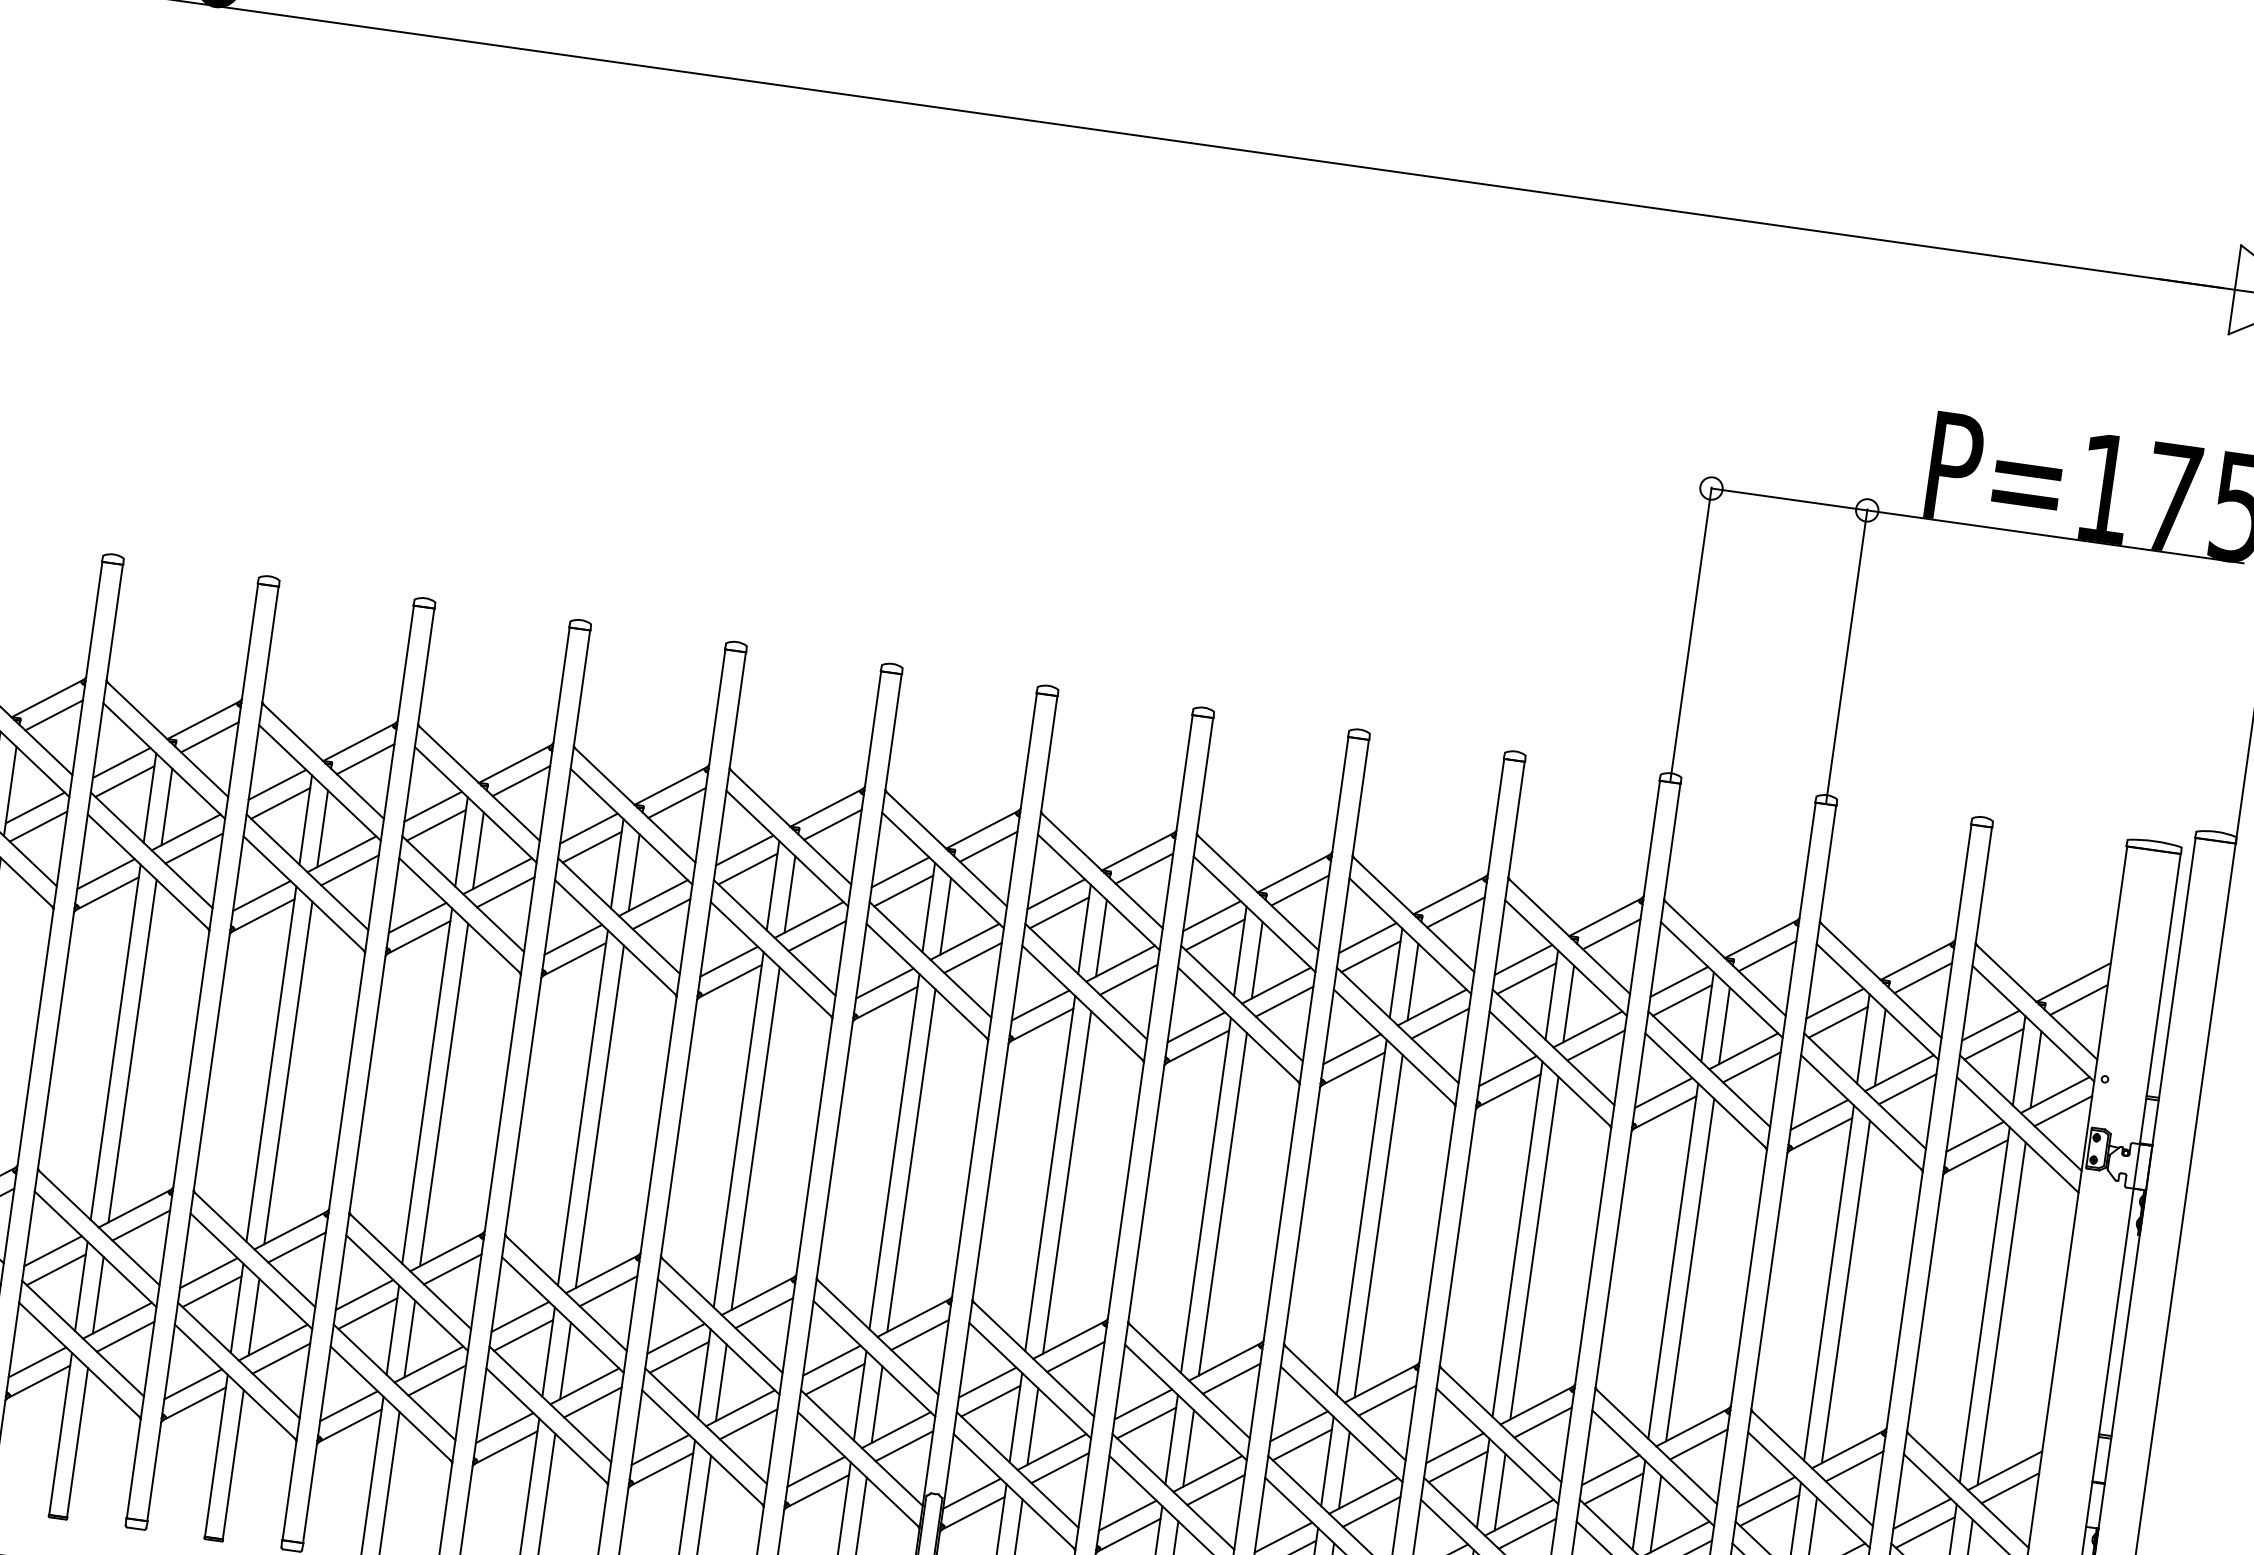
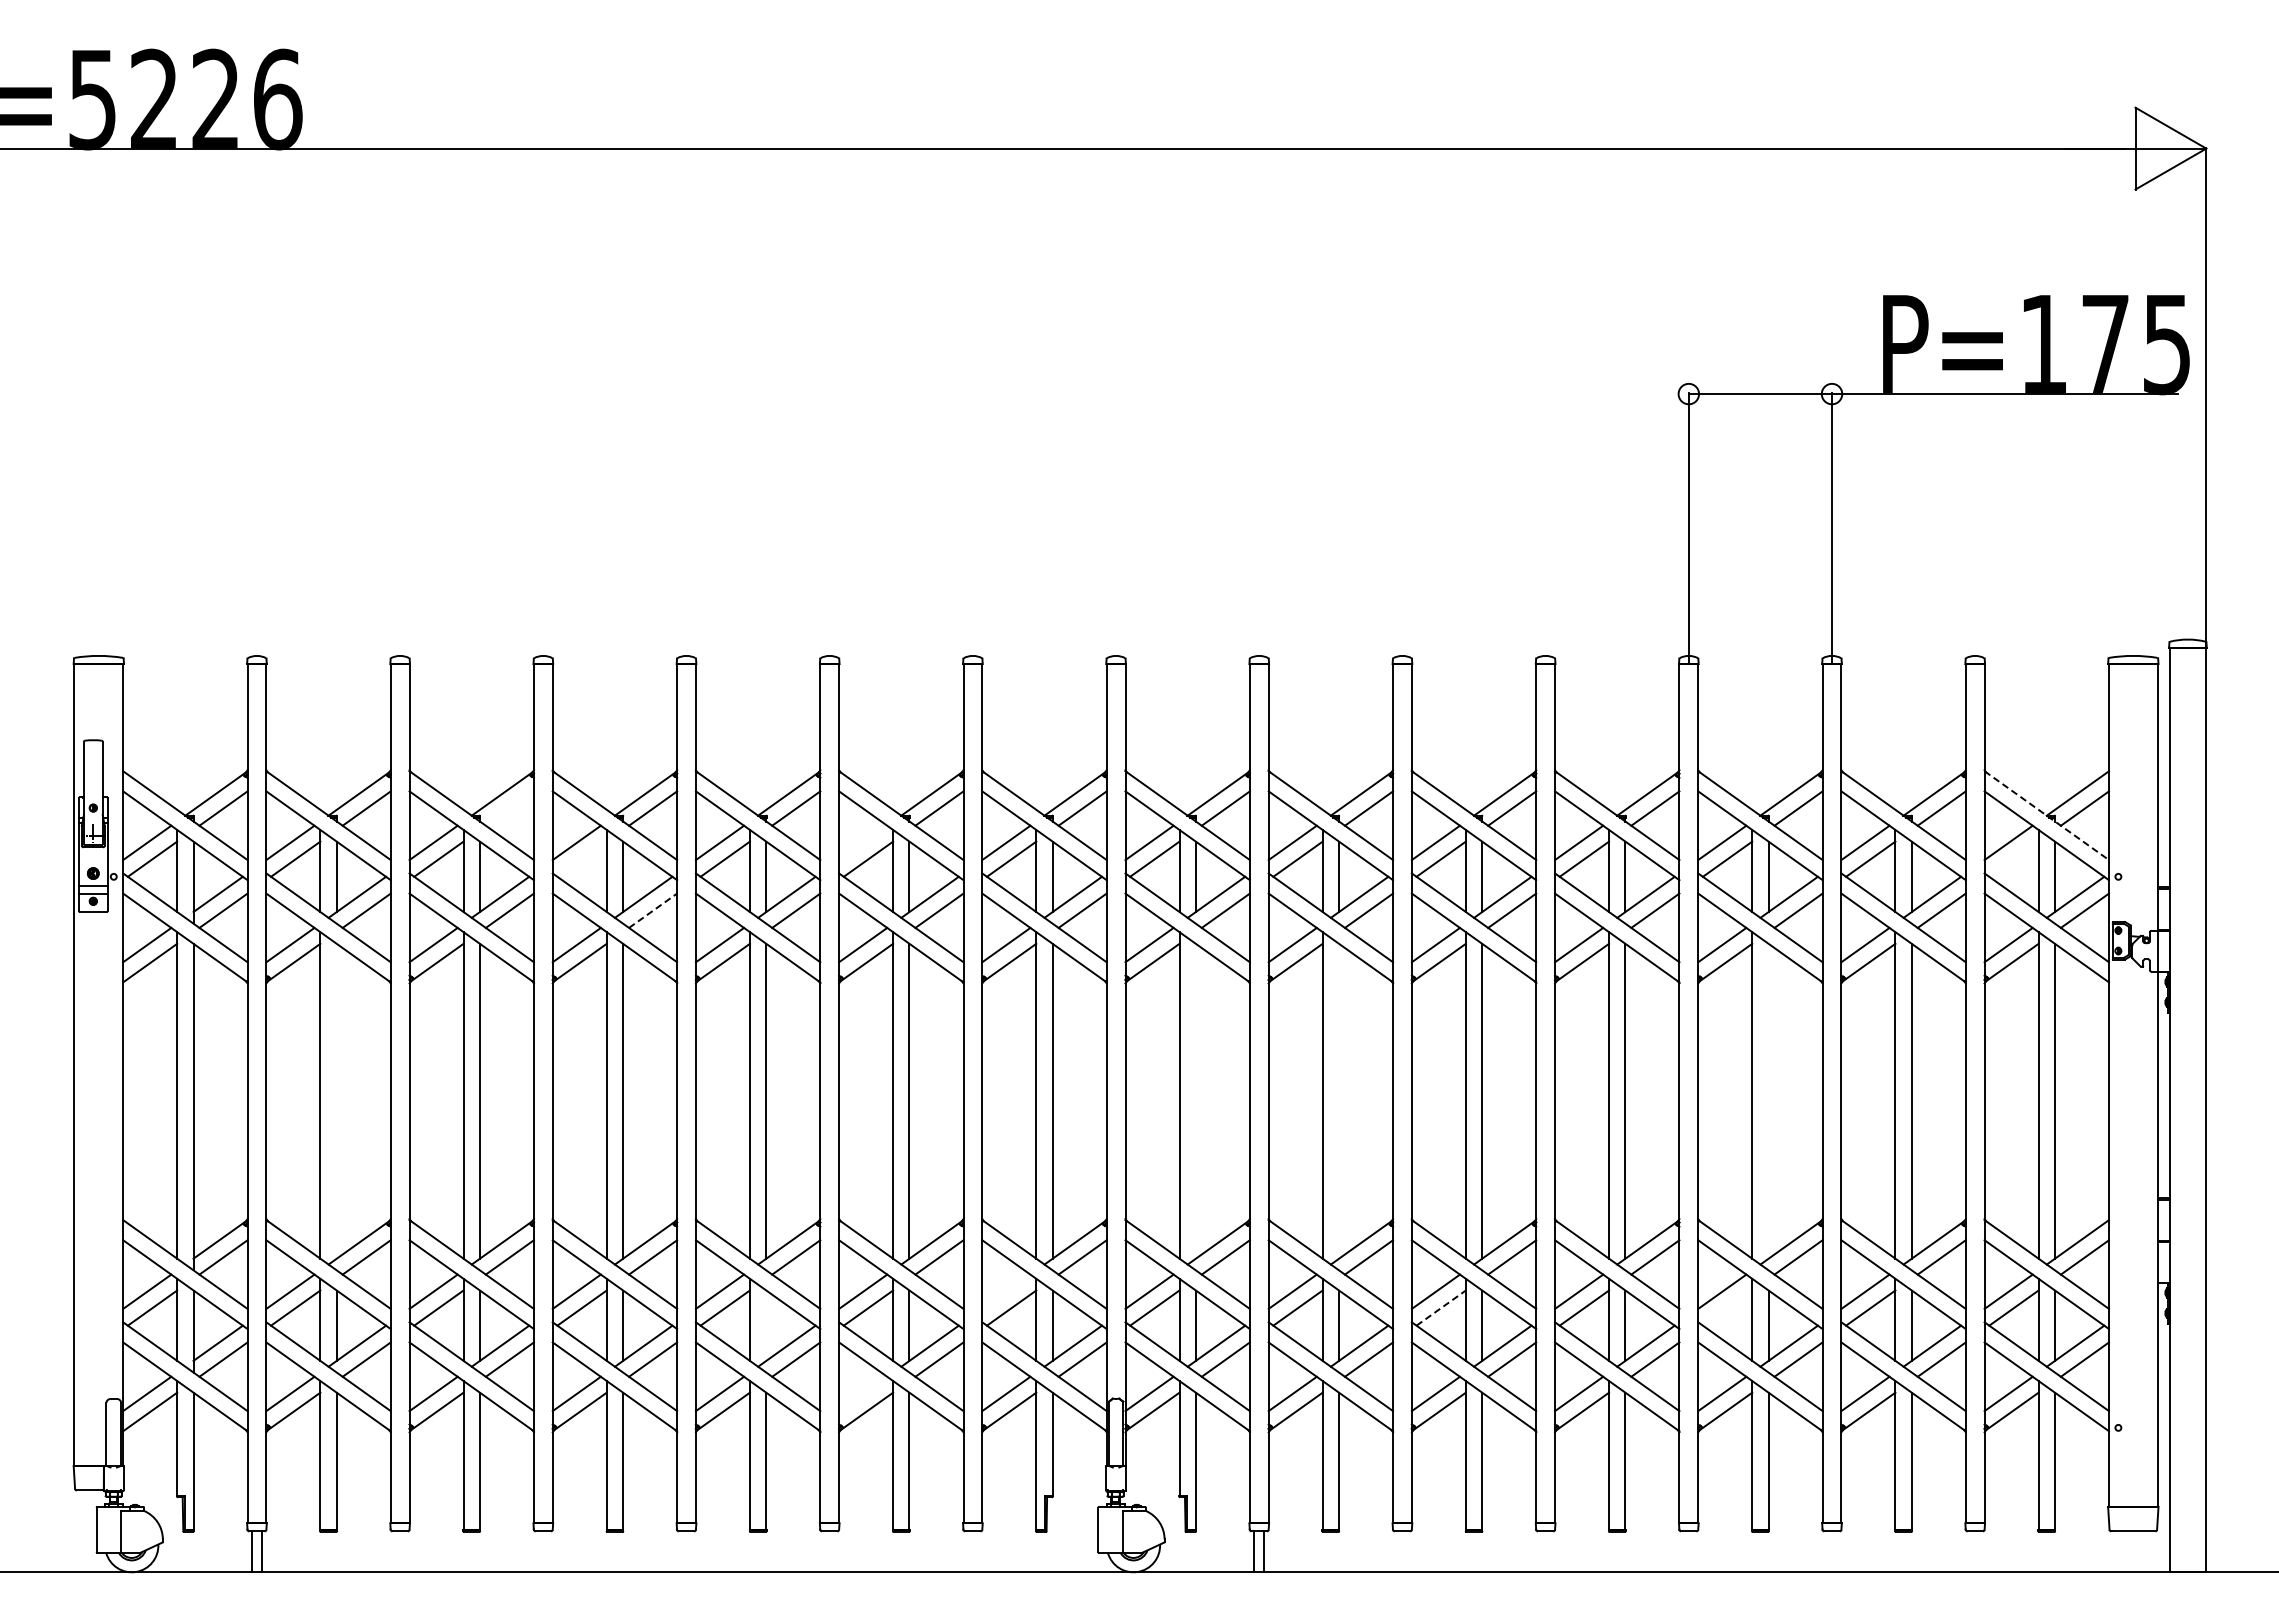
line: (365, 759) -> (509, 808), removed
line: (435, 824) -> (581, 858), removed
line: (745, 850) -> (863, 842), removed
line: (506, 892) -> (653, 910), solid -> dashed
line: (2037, 1001) -> (2047, 815), solid -> dashed
line: (1993, 1043) -> (2013, 858), removed
line: (132, 1050) -> (336, 1100), removed
line: (1066, 1181) -> (1195, 1100), removed
line: (1223, 1203) -> (1339, 1100), removed
line: (1690, 1269) -> (1768, 1100), removed
line: (565, 1360) -> (766, 1325), removed
line: (832, 1360) -> (1006, 1291), removed
line: (1302, 1444) -> (1441, 1307), solid -> dashed
line: (660, 1449) -> (863, 1393), removed
line: (1613, 1488) -> (1727, 1307), removed

